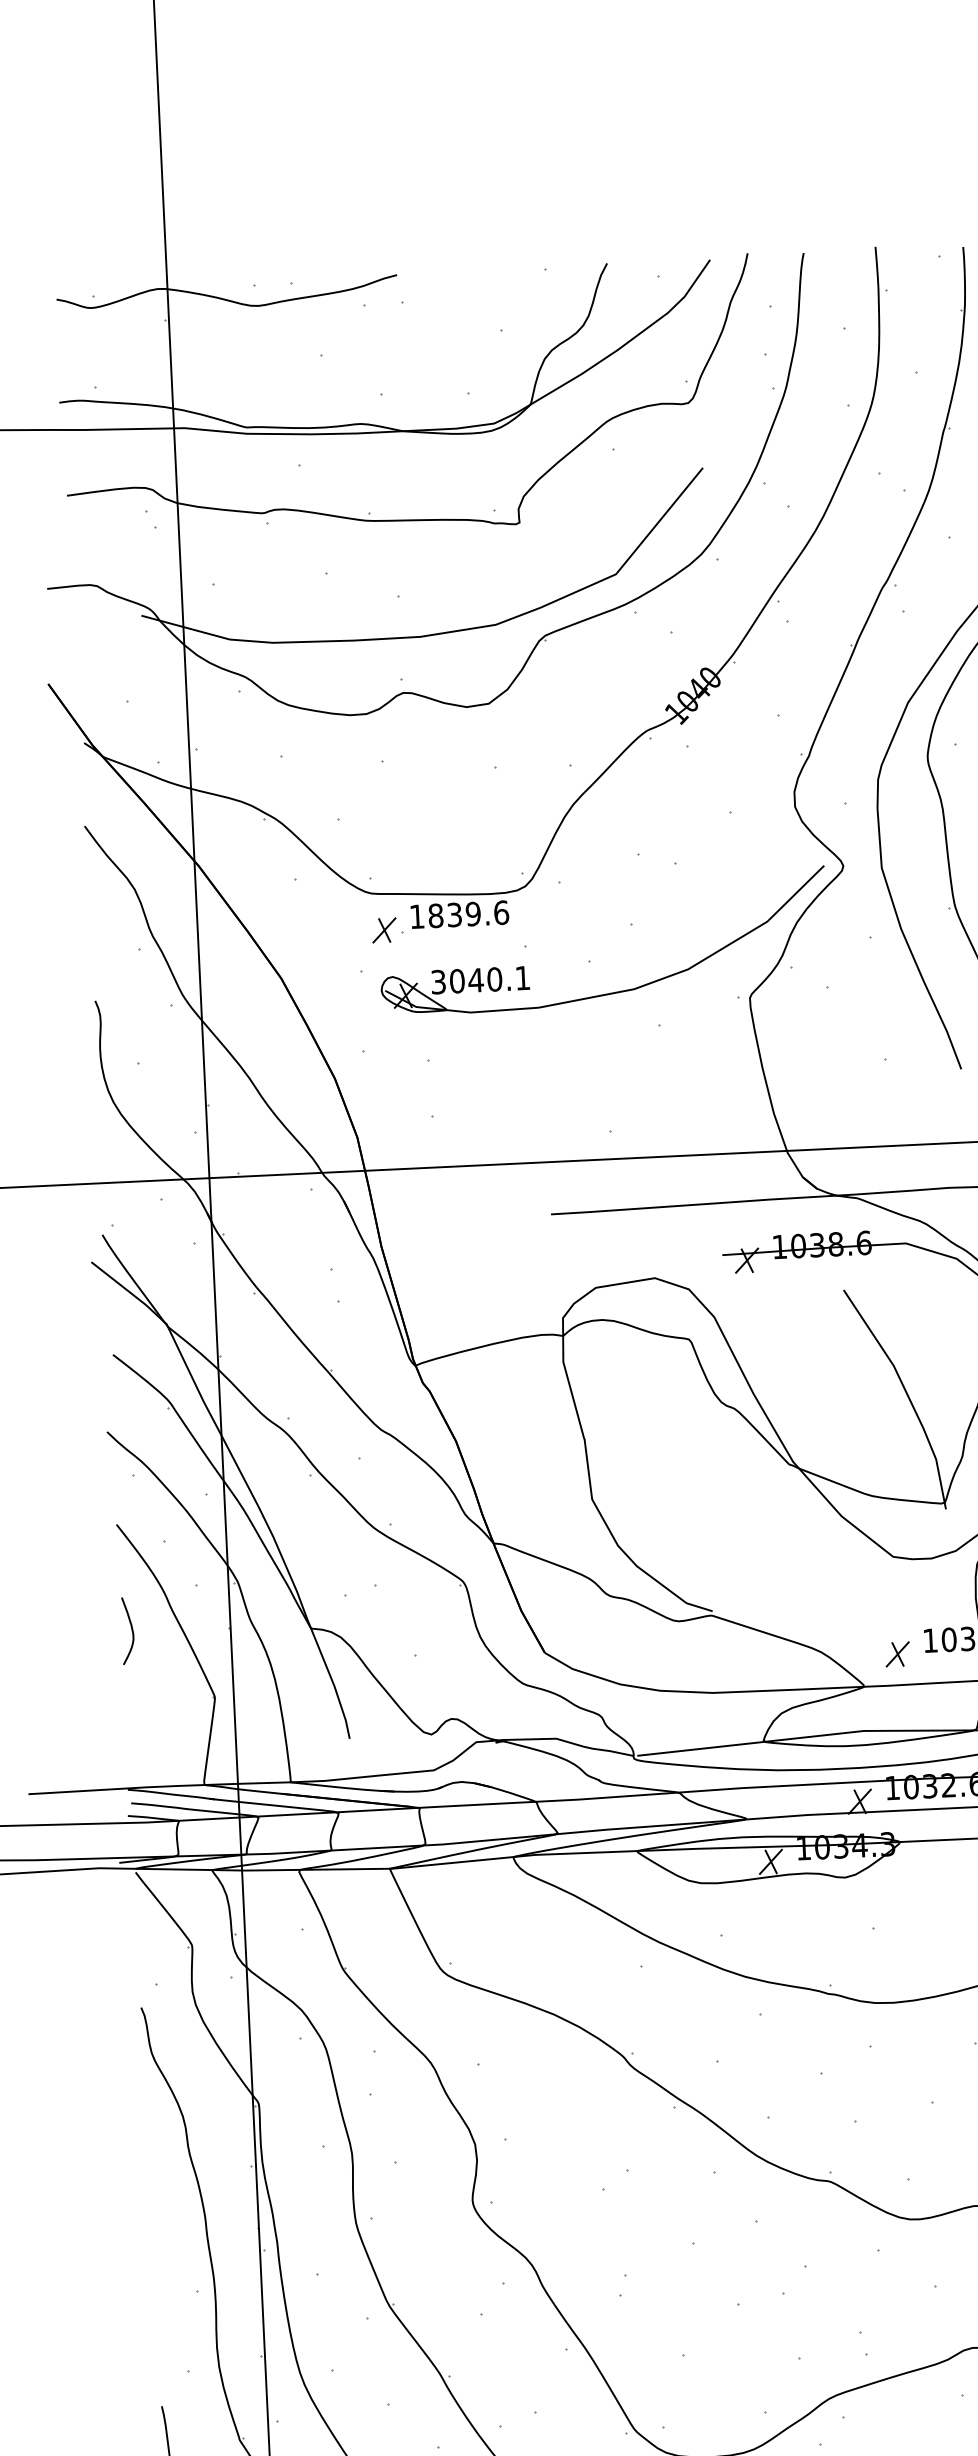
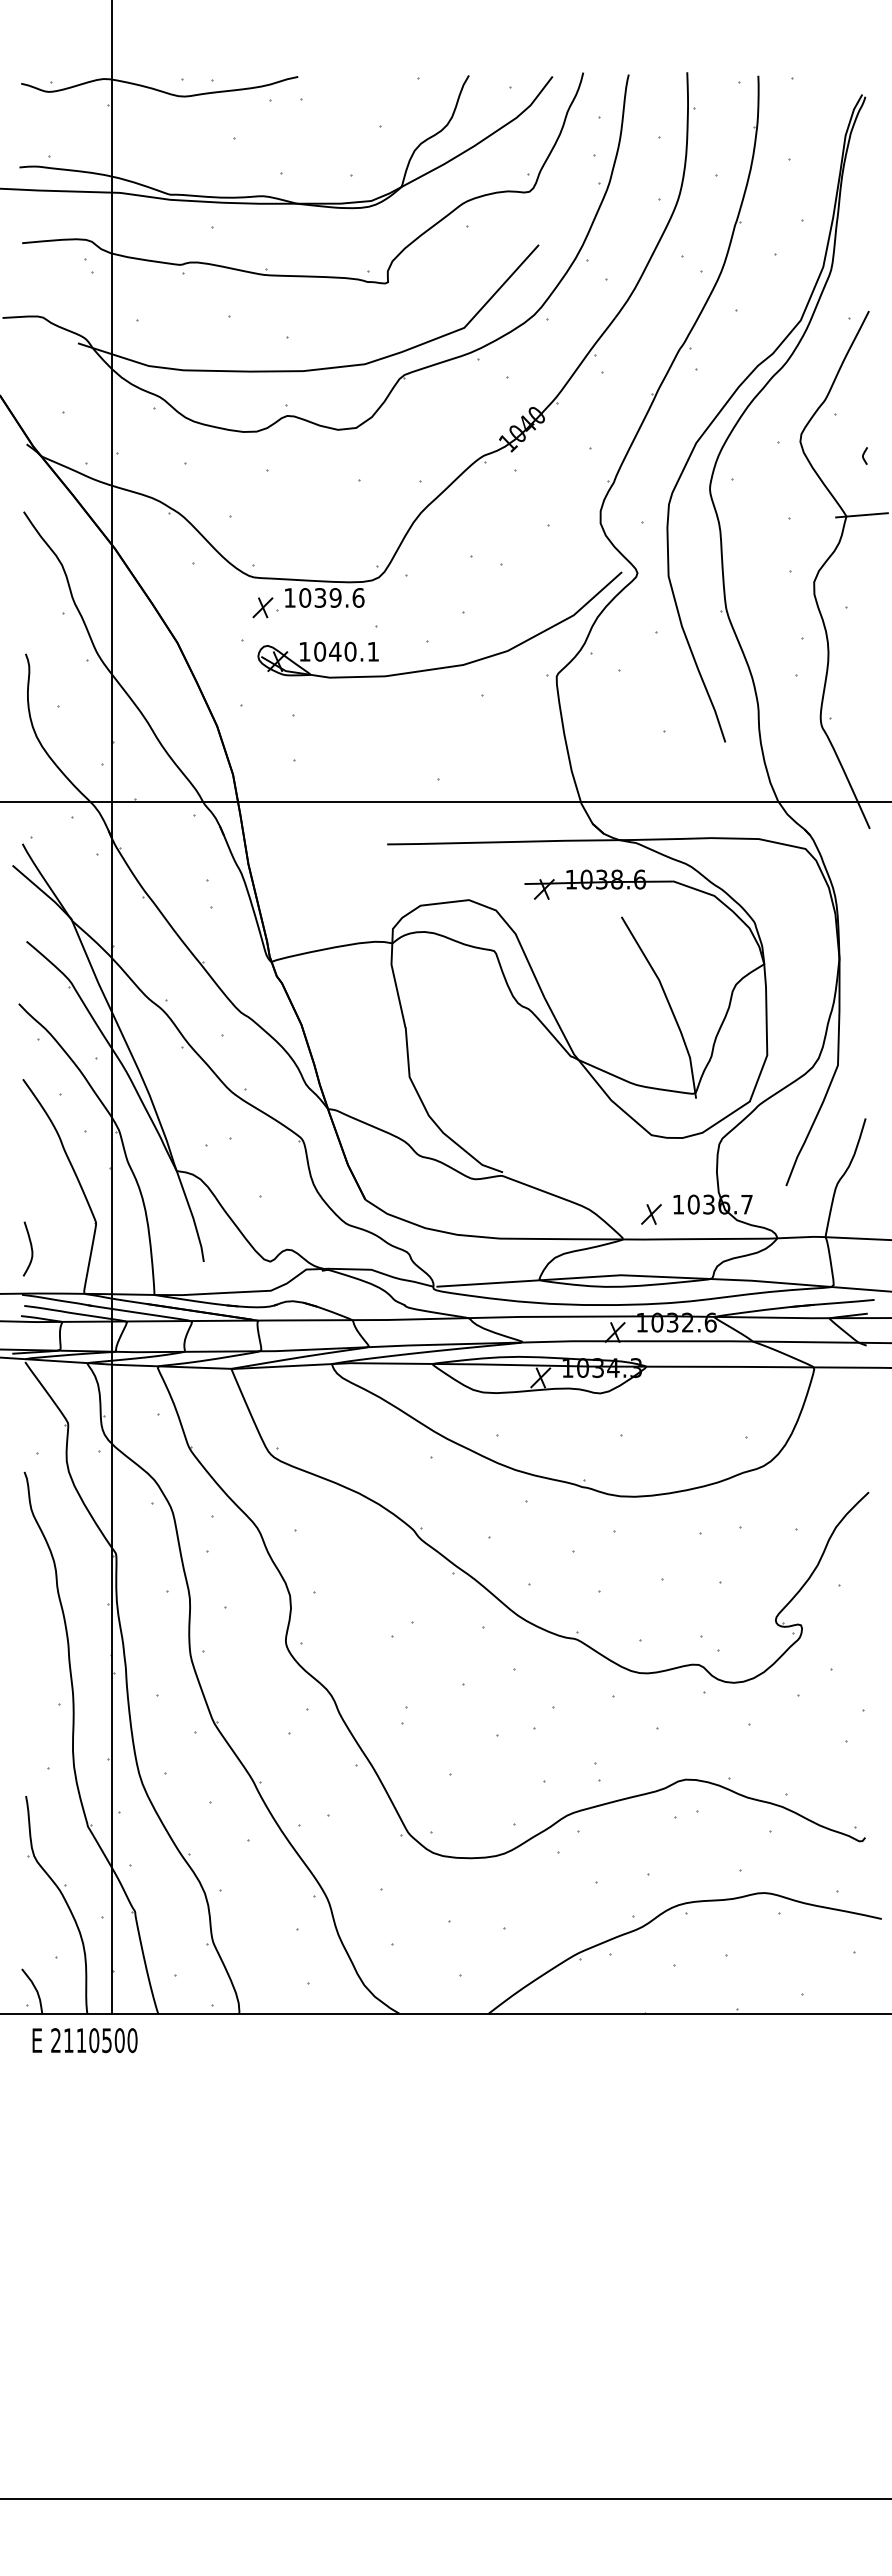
text: (436, 915) -> (305, 597), 1839.6 -> 1039.6
text: (438, 981) -> (304, 651), 3040.1 -> 1040.1
curve: (130, 1628) -> (30, 1247), moved

